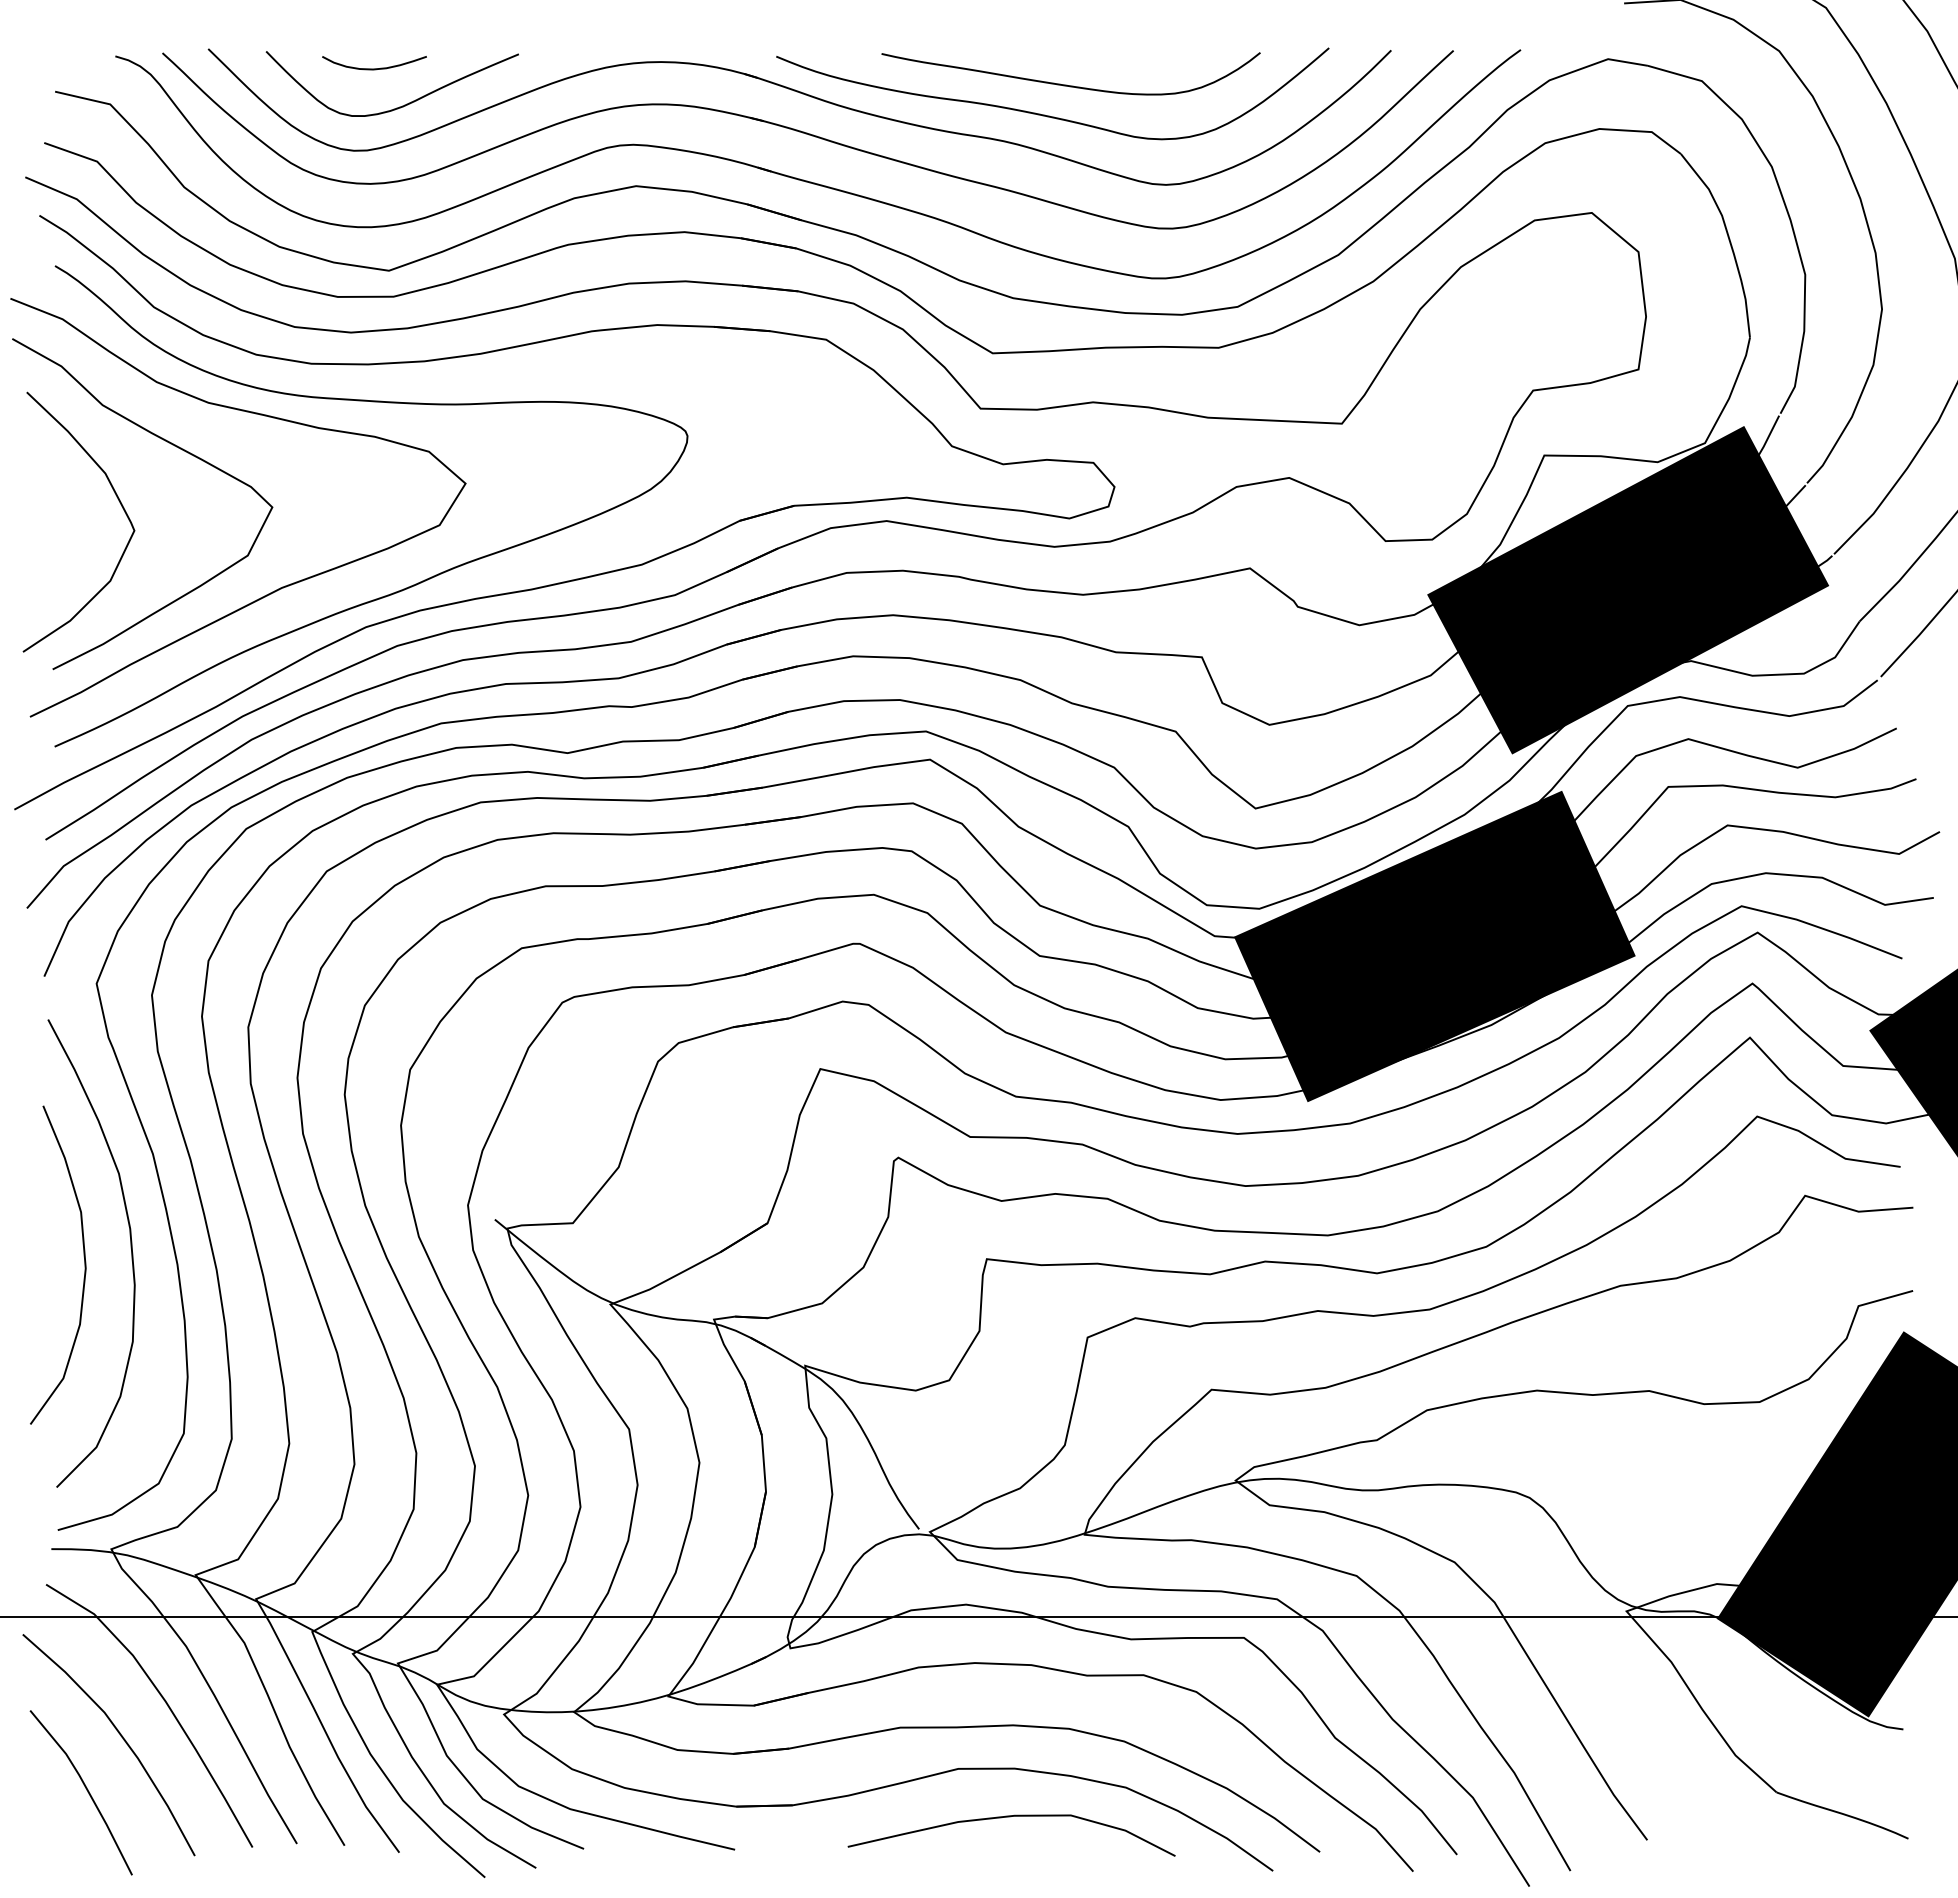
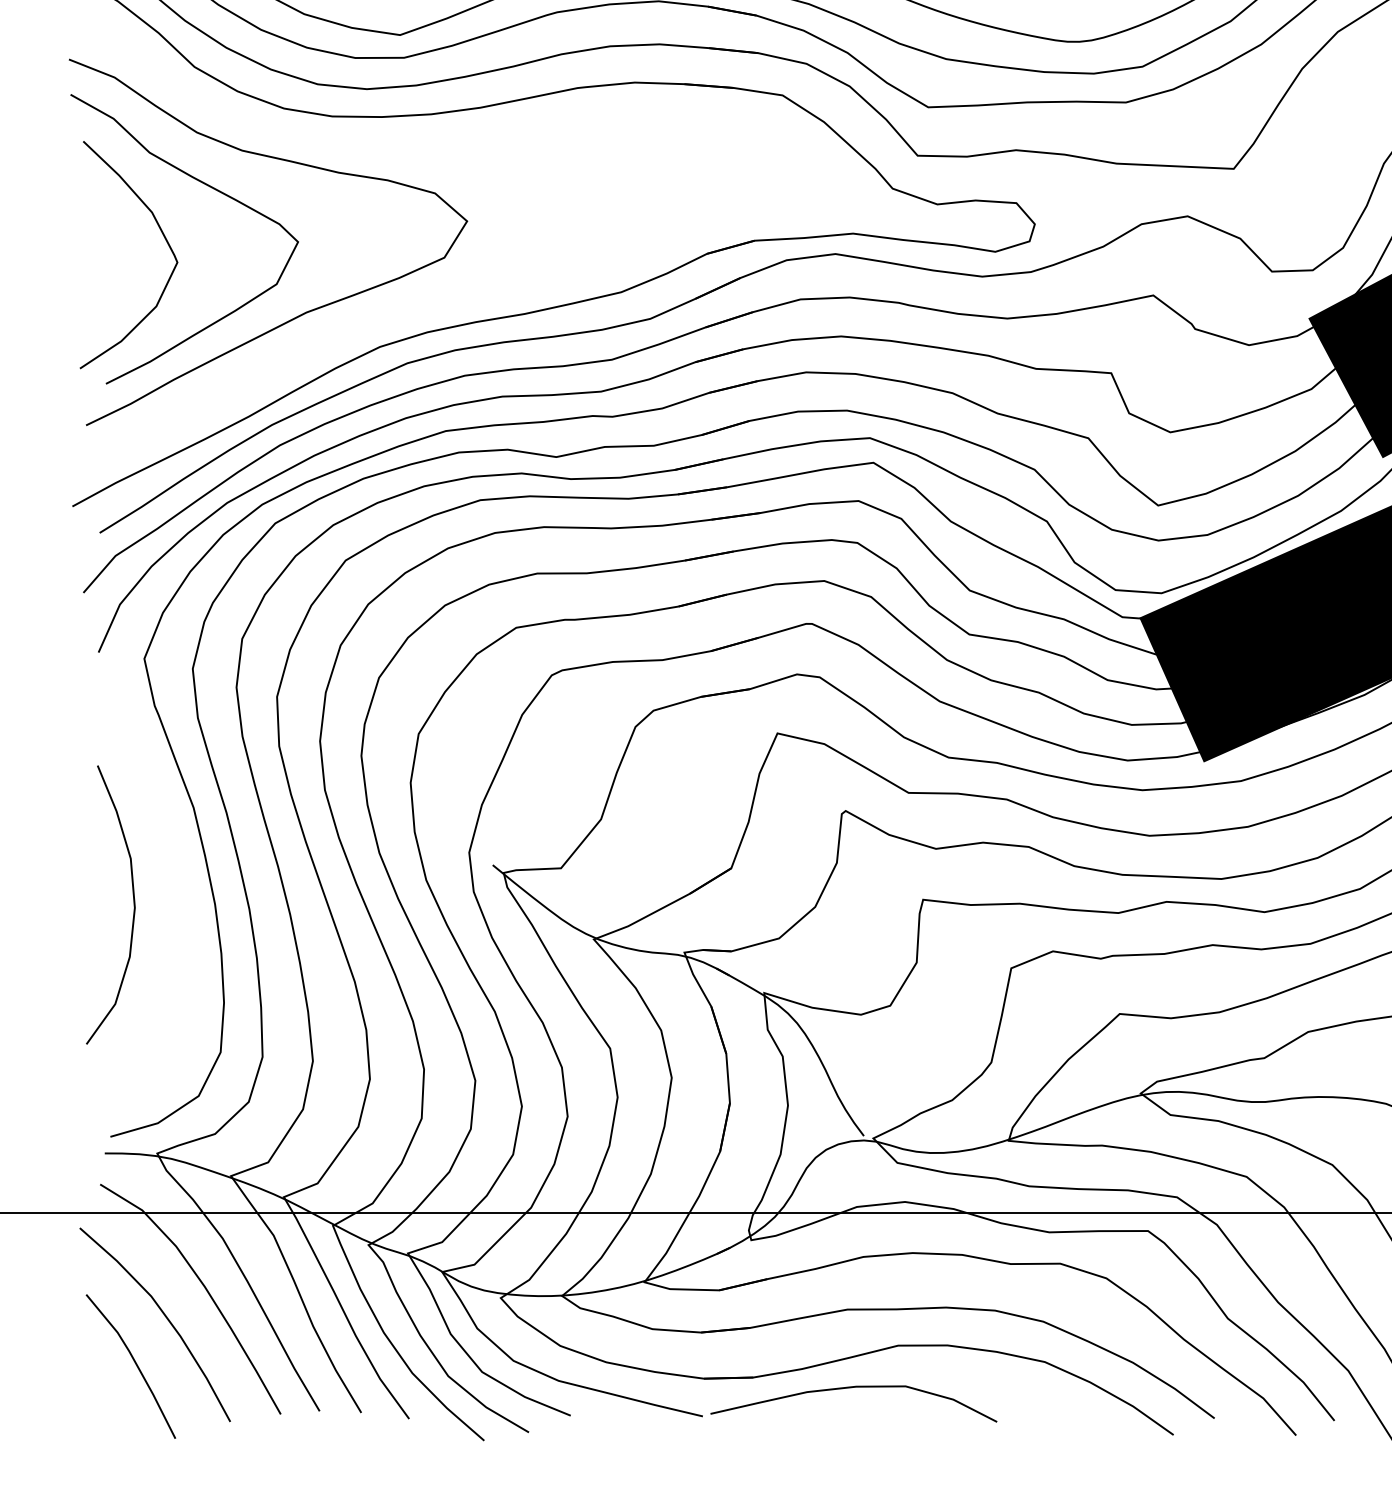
curve: (403, 588) -> (412, 313), removed
curve: (130, 1248) -> (174, 890), removed
curve: (1010, 1817) -> (852, 1388), moved

